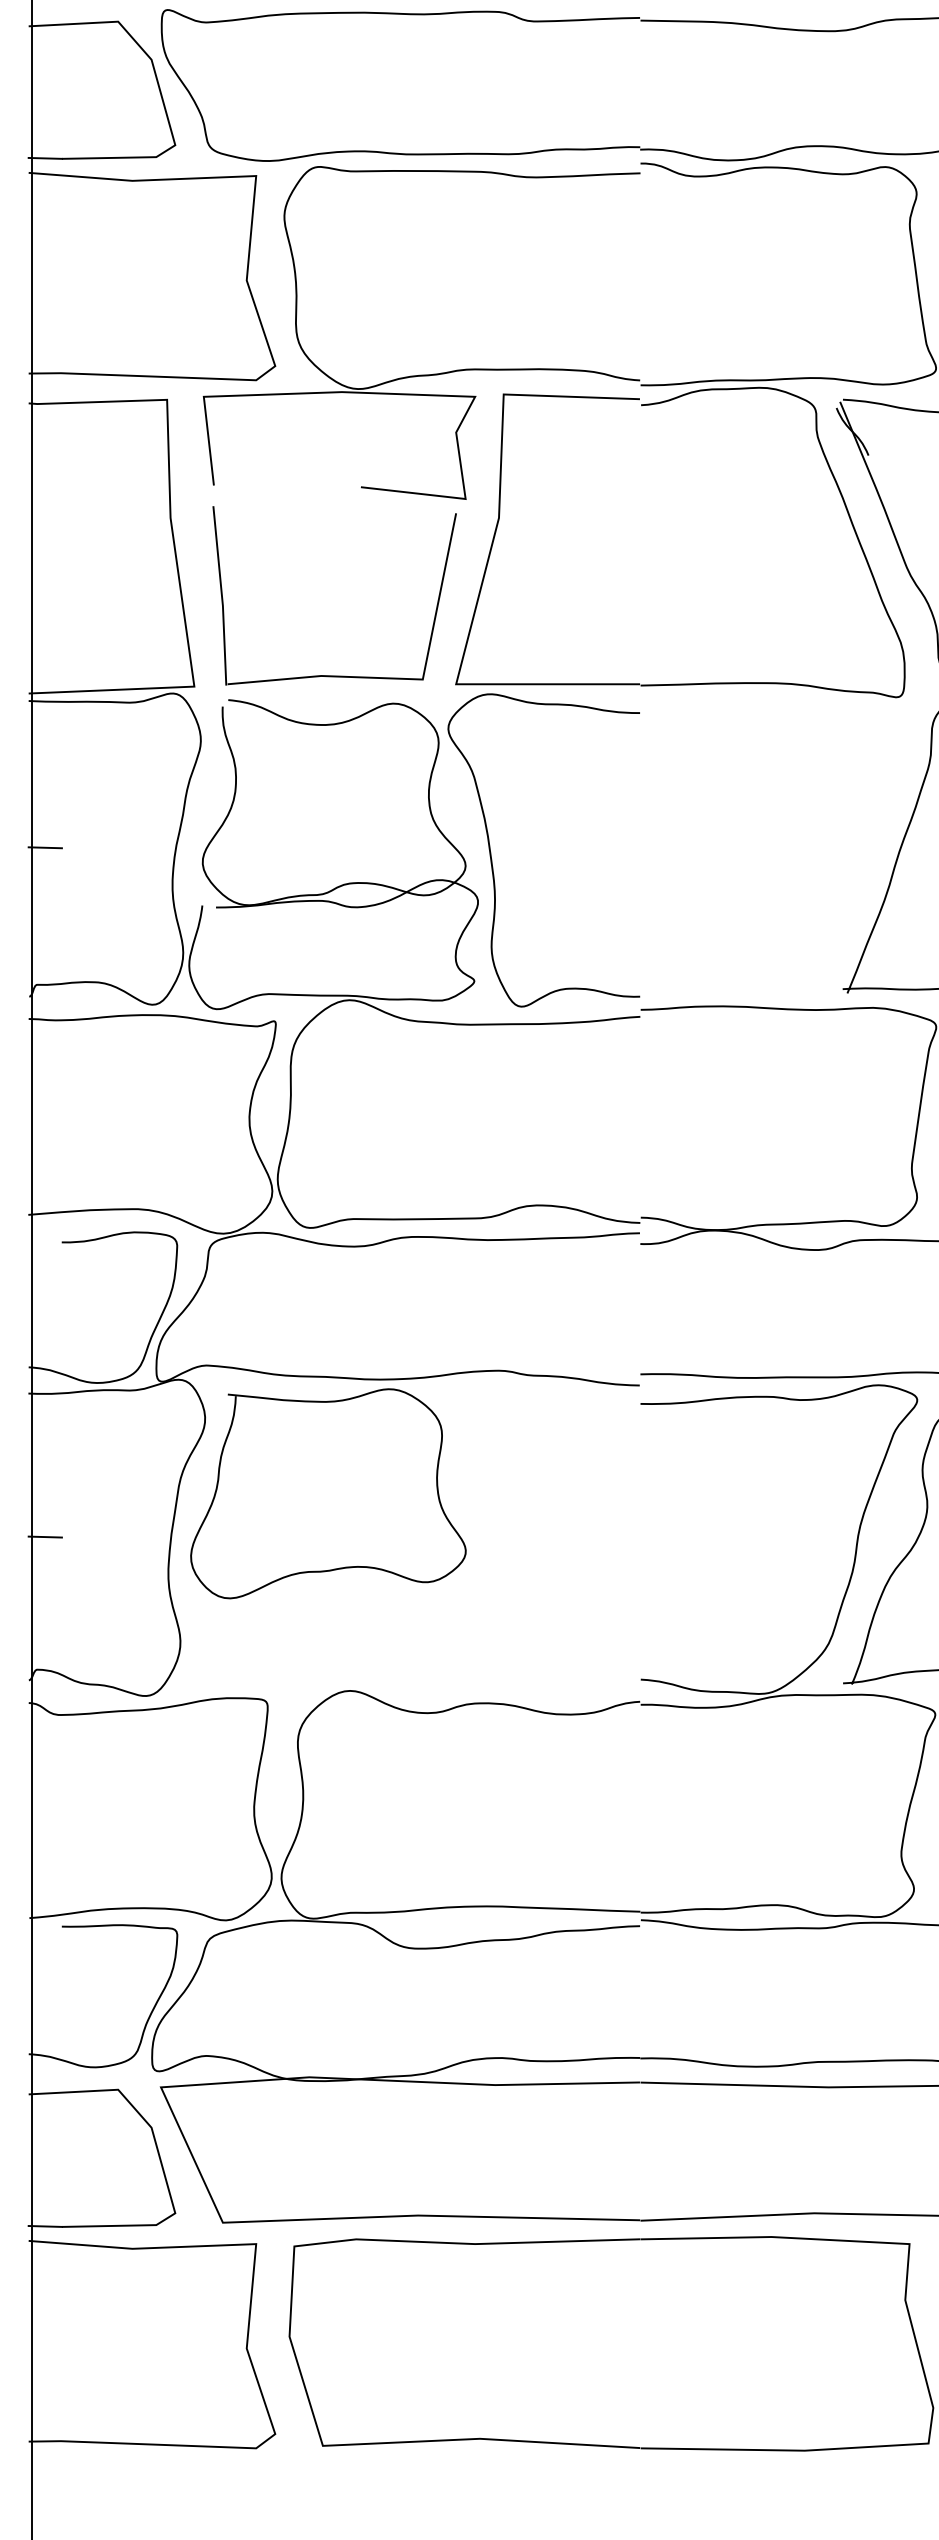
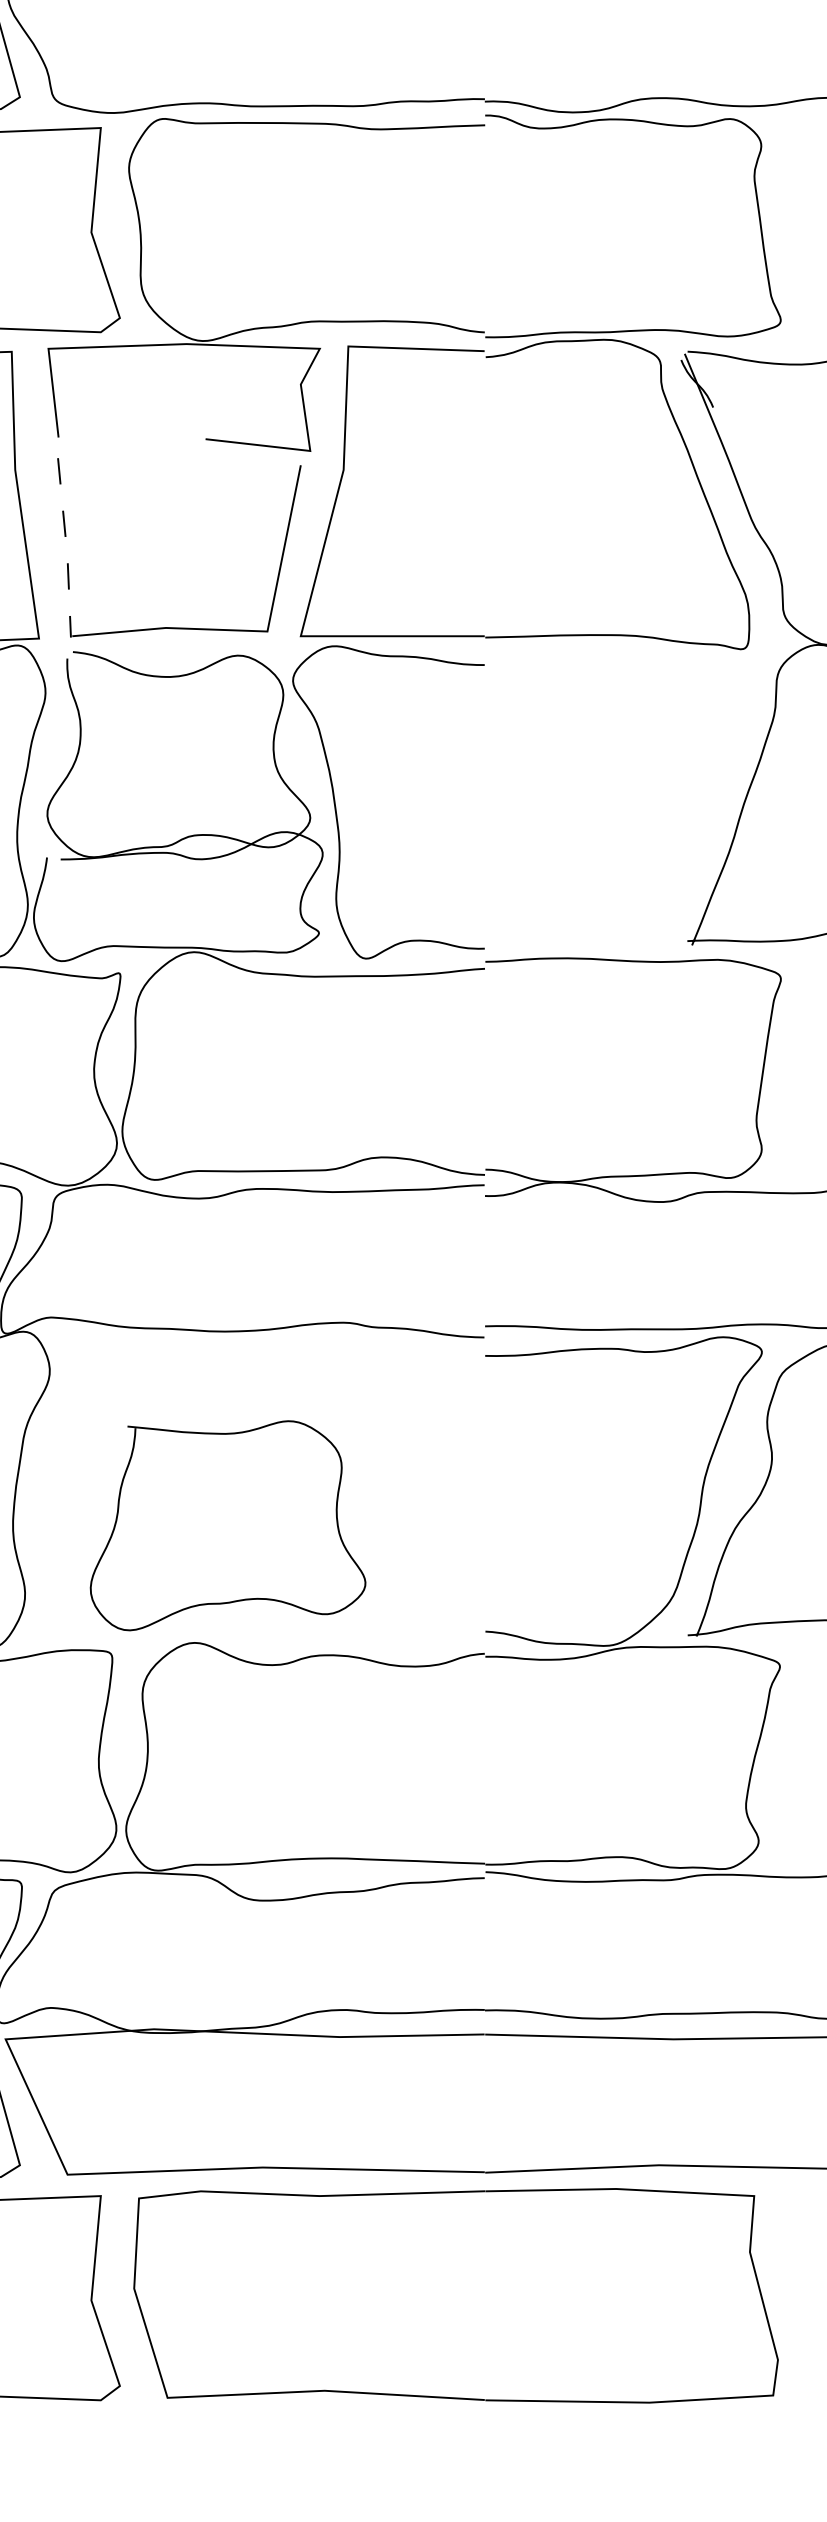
line: (221, 596) -> (66, 548), solid -> dashed
curve: (339, 1567) -> (239, 1599), moved

